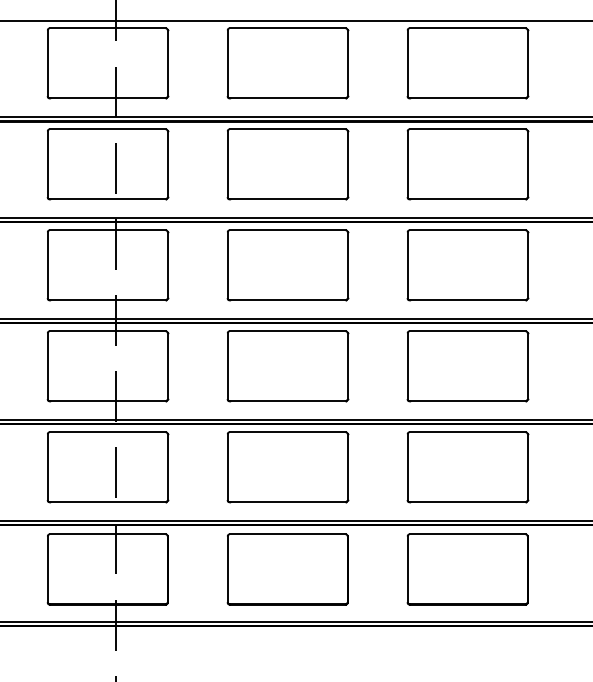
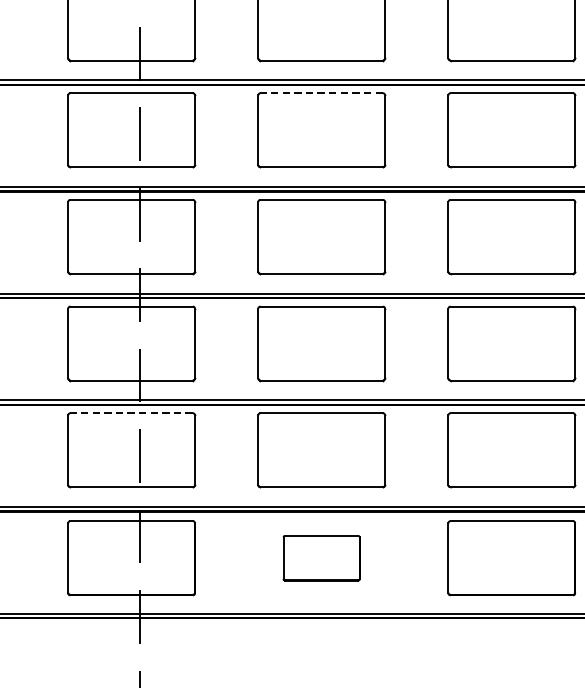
line: (287, 129) -> (321, 93), solid -> dashed
line: (107, 432) -> (131, 413), solid -> dashed
part: (287, 569) -> (321, 558), size x0.6

